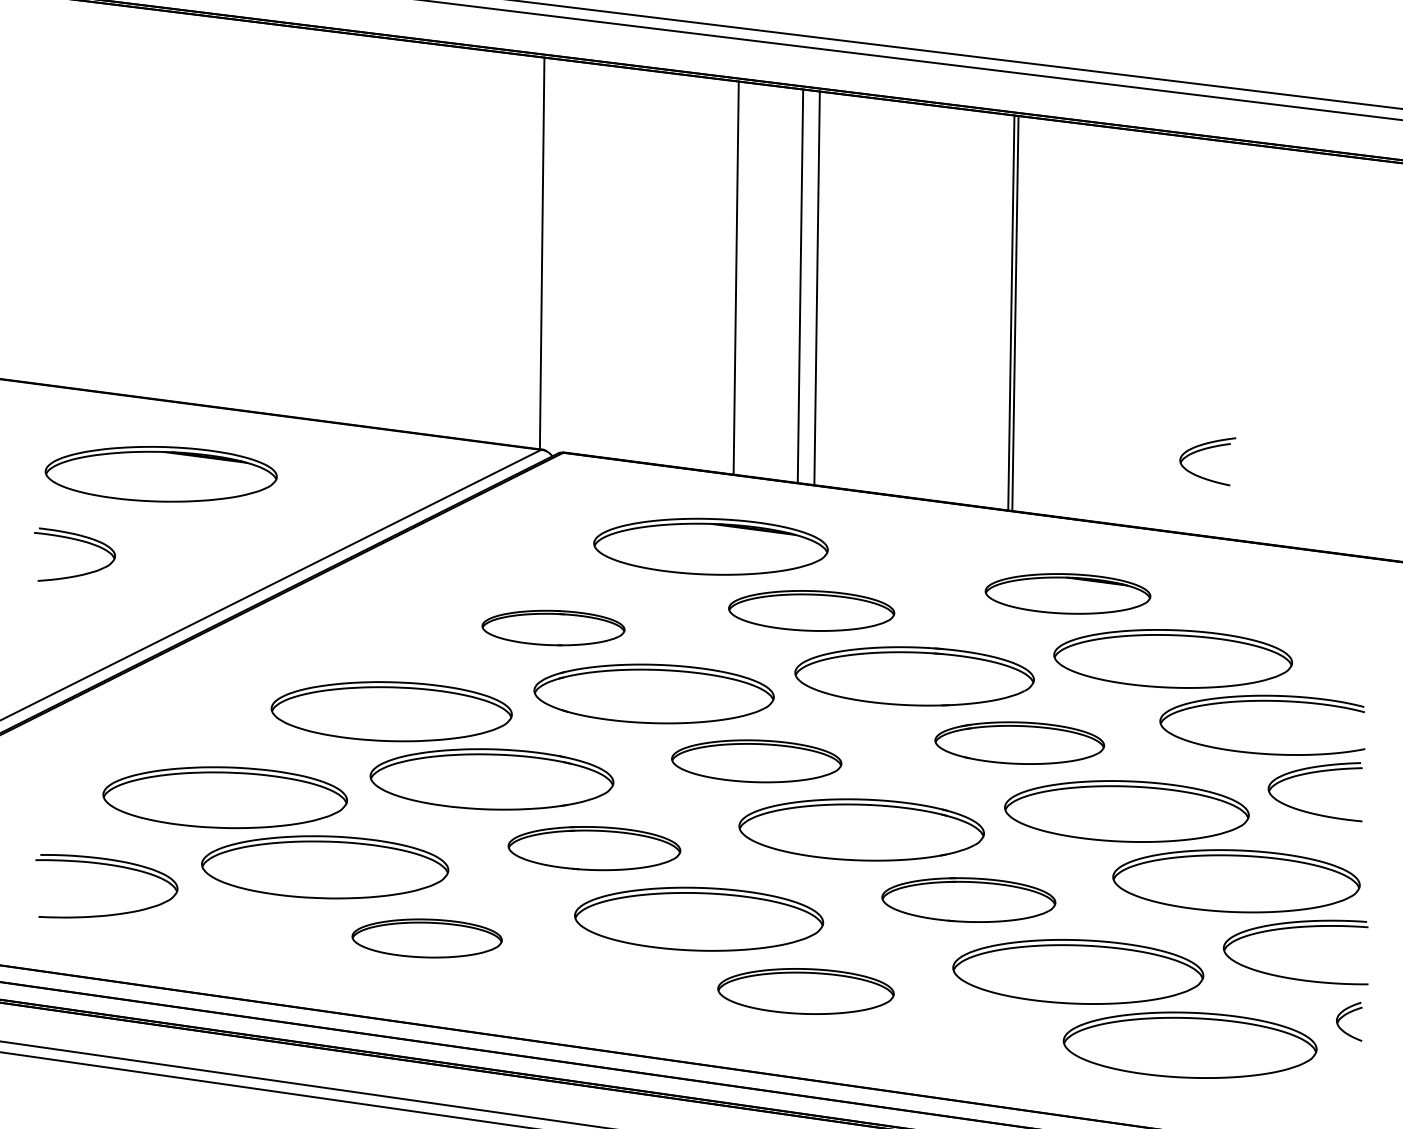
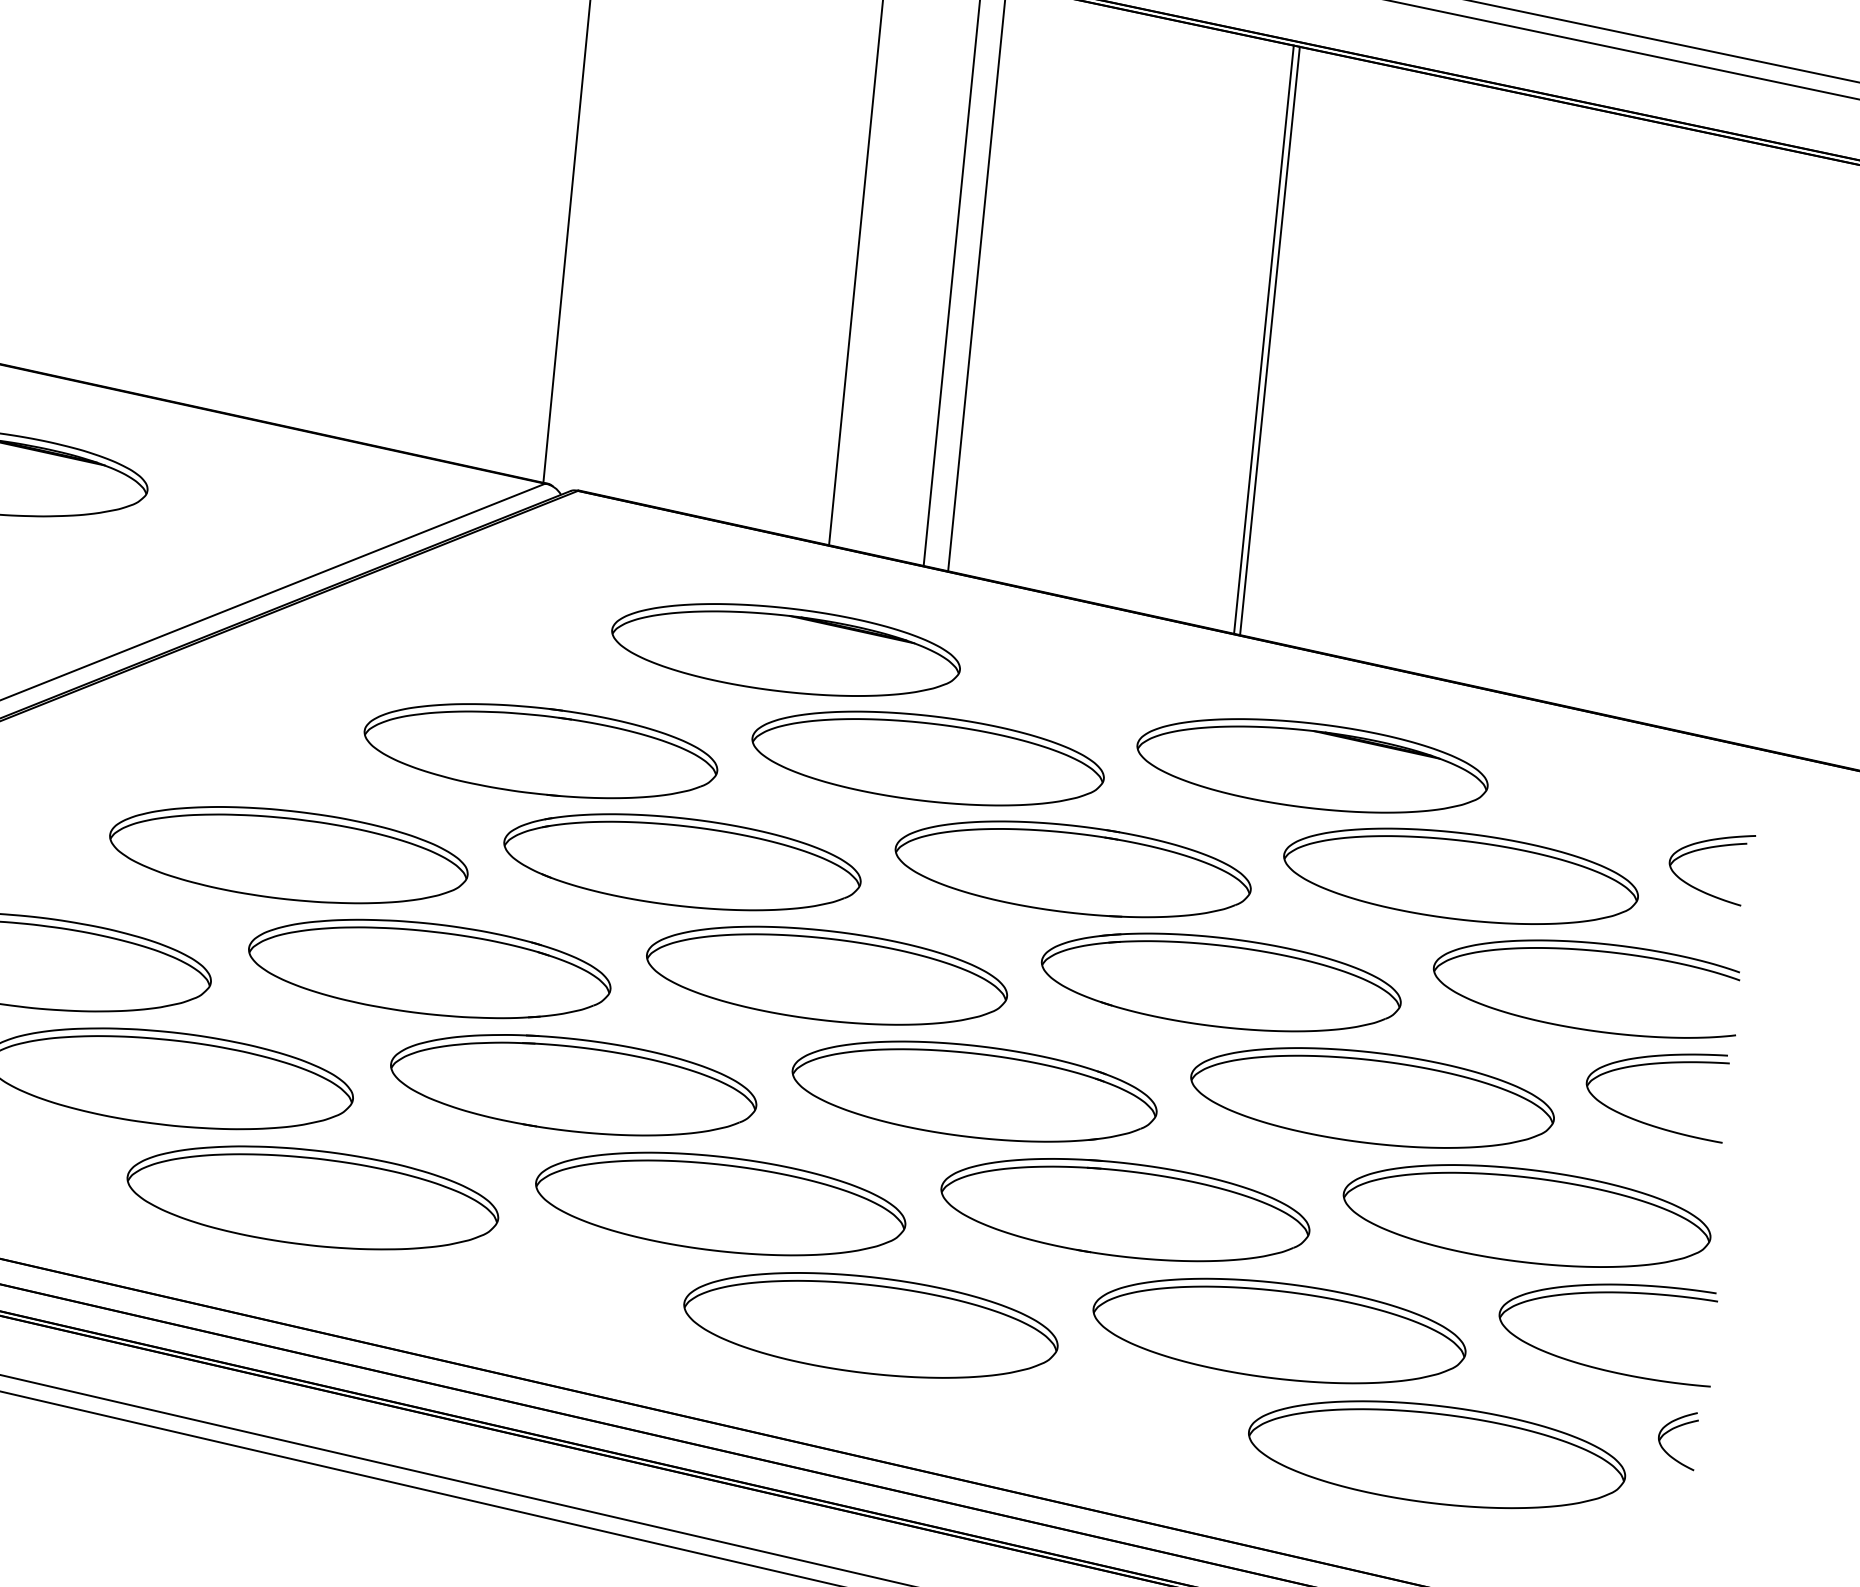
part: (1203, 450) -> (1705, 850), moved
part: (1067, 593) -> (1311, 765), size x1.43
part: (811, 610) -> (927, 757), size x1.43
part: (553, 627) -> (540, 750), size x1.67
part: (1019, 742) -> (1221, 981), size x1.43
part: (756, 761) -> (826, 976), size x1.43
part: (594, 848) -> (573, 1085), size x1.43
part: (968, 899) -> (1125, 1208), size x1.43
part: (426, 938) -> (311, 1197), size x1.67
part: (805, 991) -> (870, 1325), size x1.43

